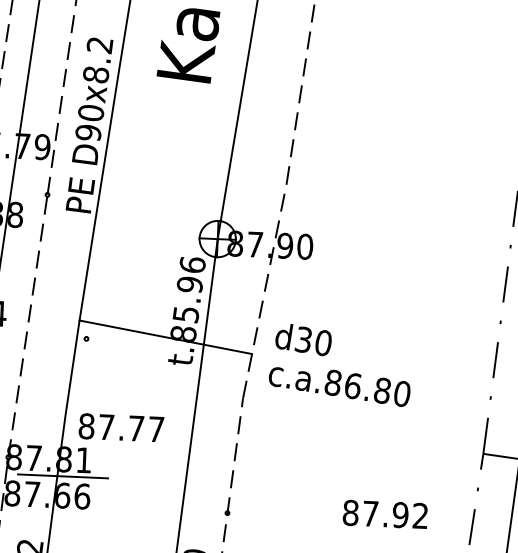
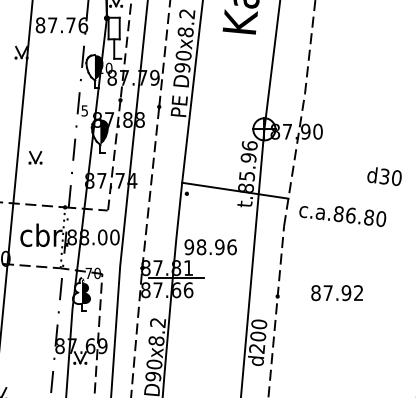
text: (303, 339) -> (384, 176), moved
text: (121, 428) -> (210, 247), 87.77 -> 98.96
text: (384, 515) -> (336, 293), moved

